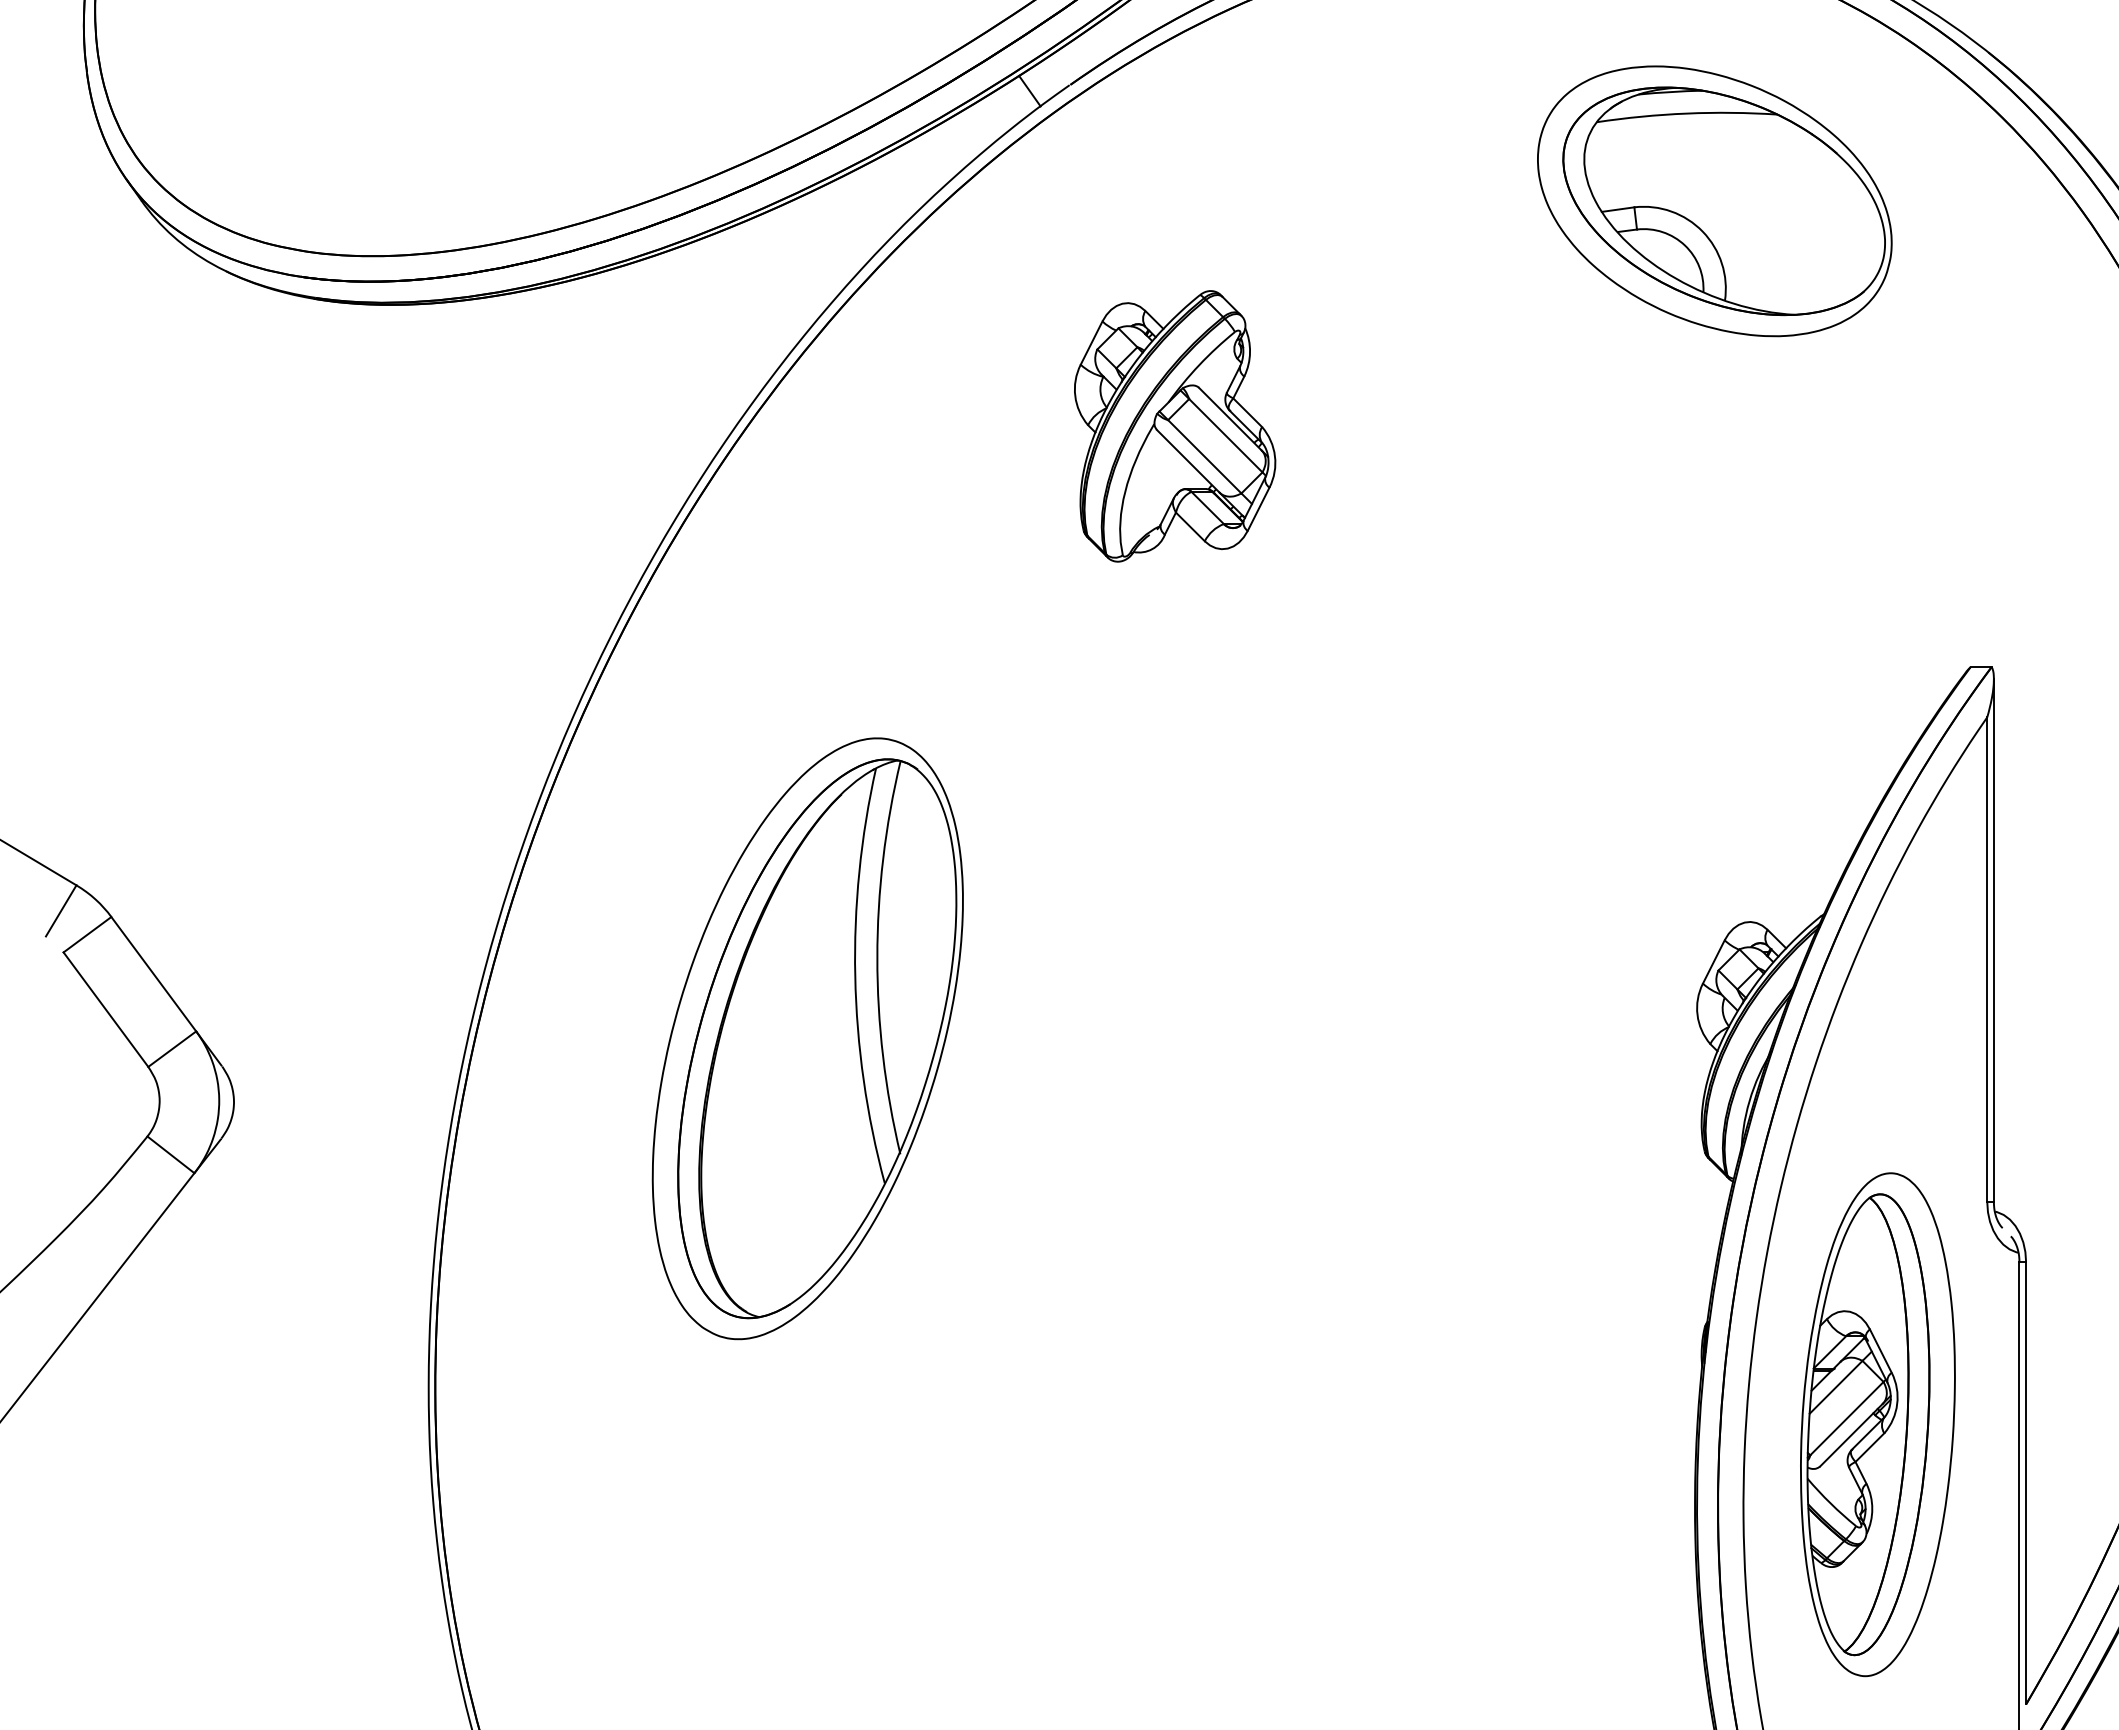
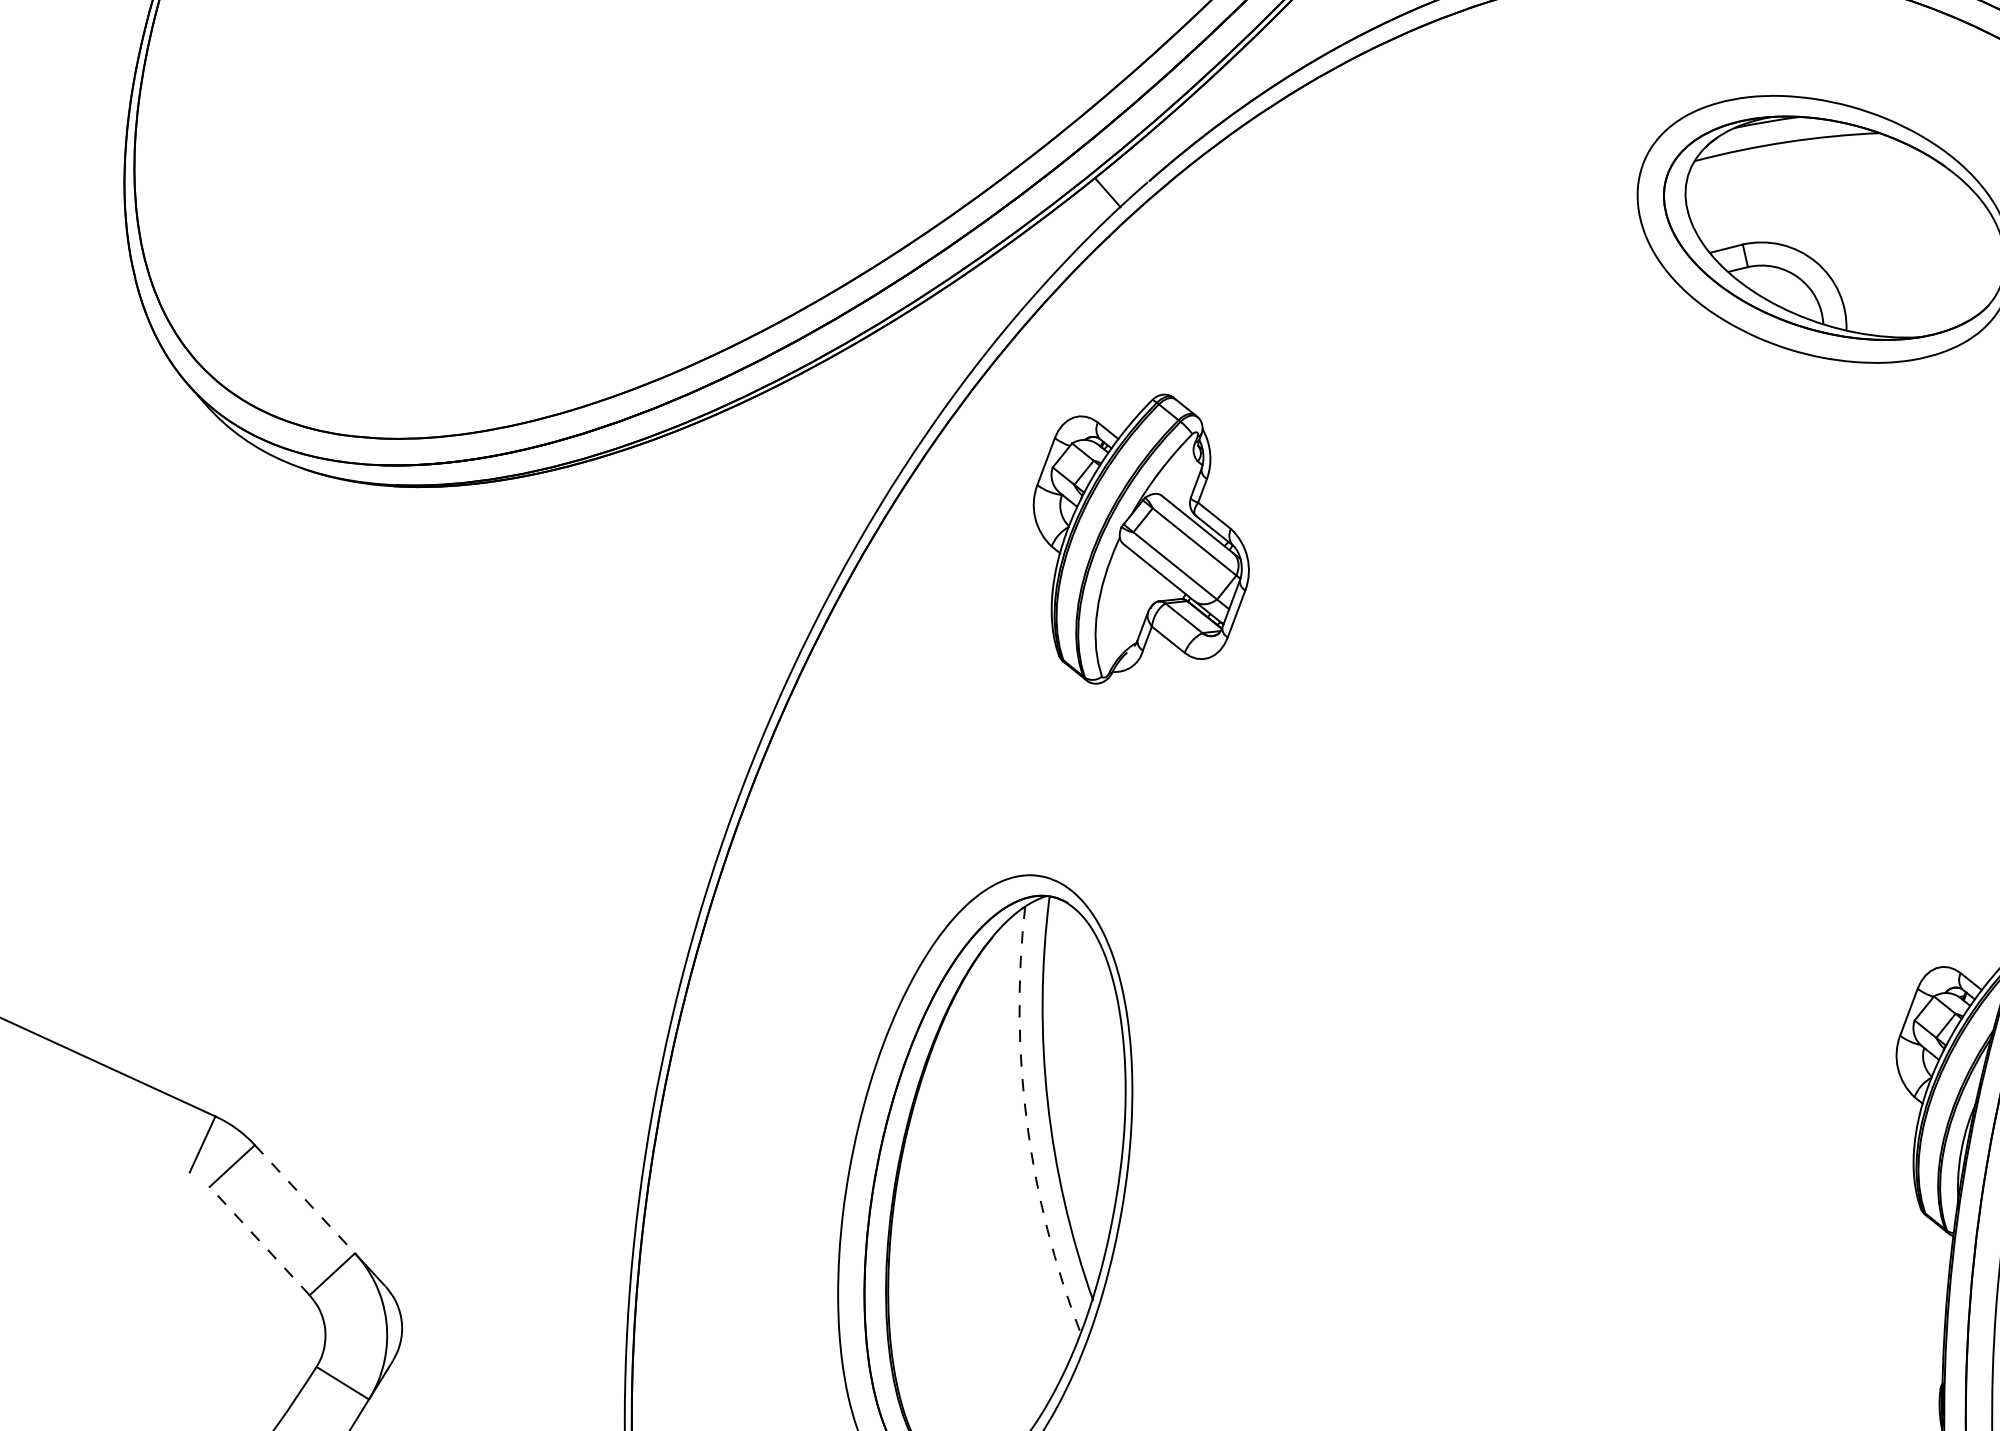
part: (1175, 426) -> (1141, 538), moved
line: (154, 974) -> (305, 1199), solid -> dashed
arc: (855, 976) -> (1027, 1123), solid -> dashed
line: (105, 1009) -> (259, 1240), solid -> dashed

